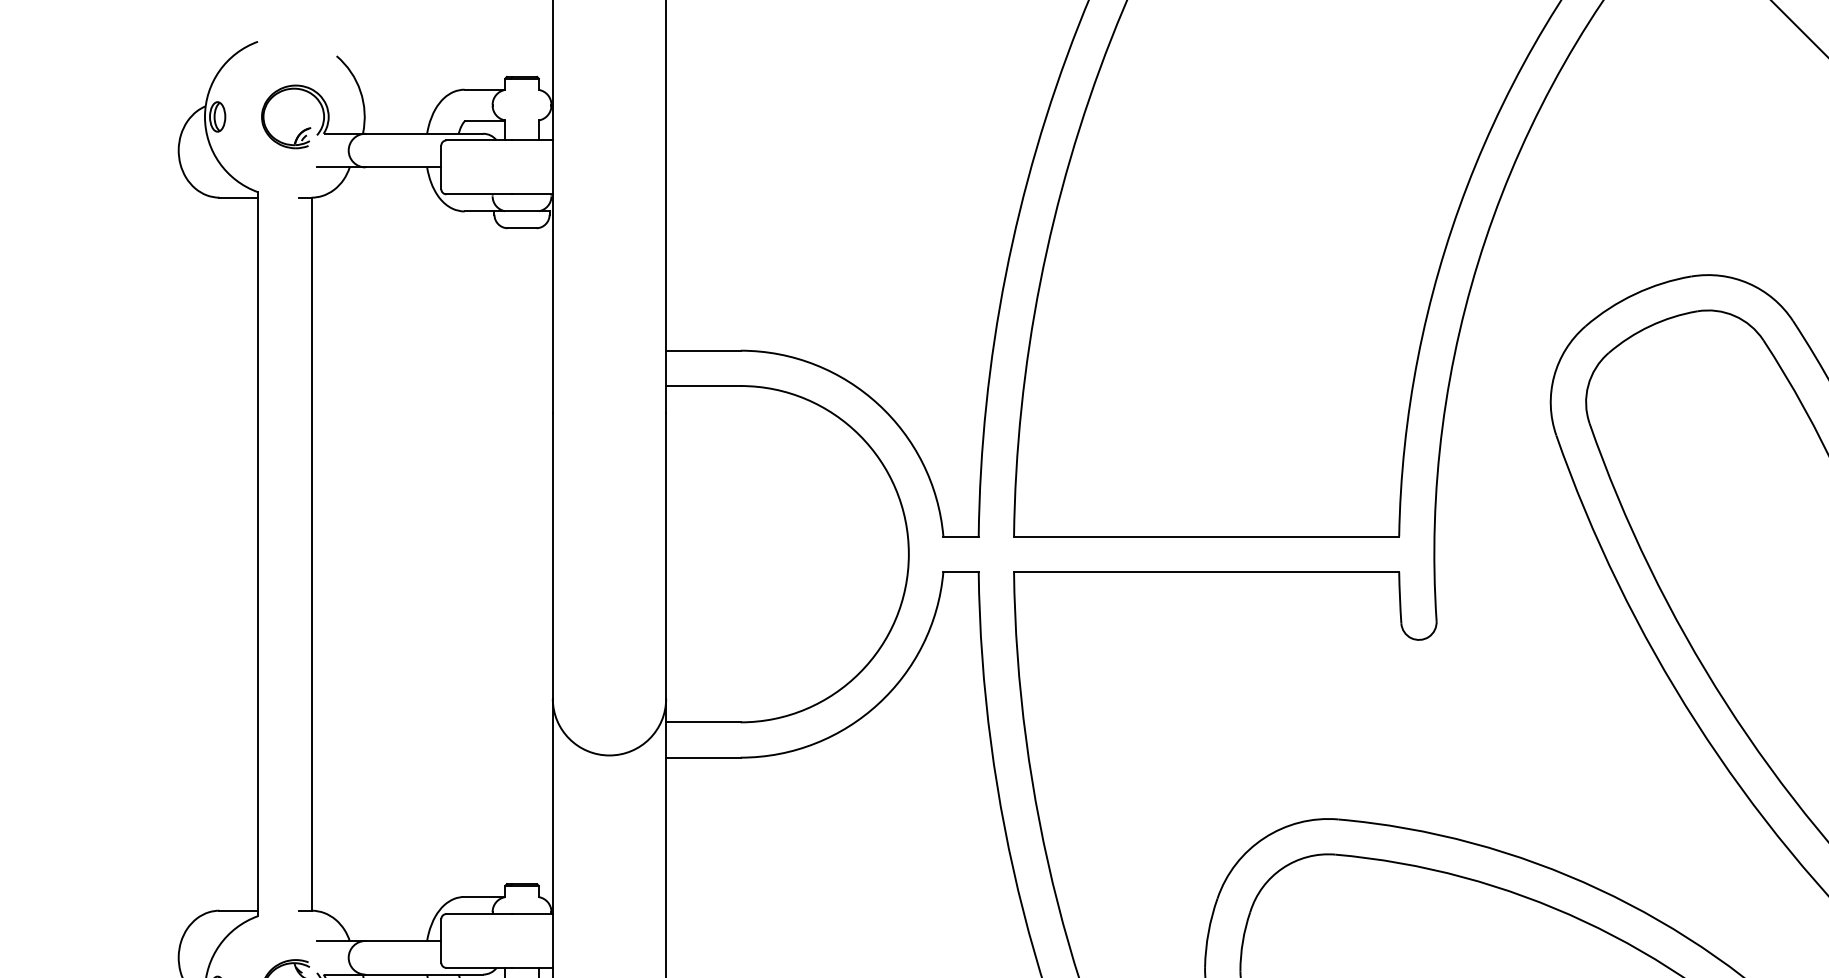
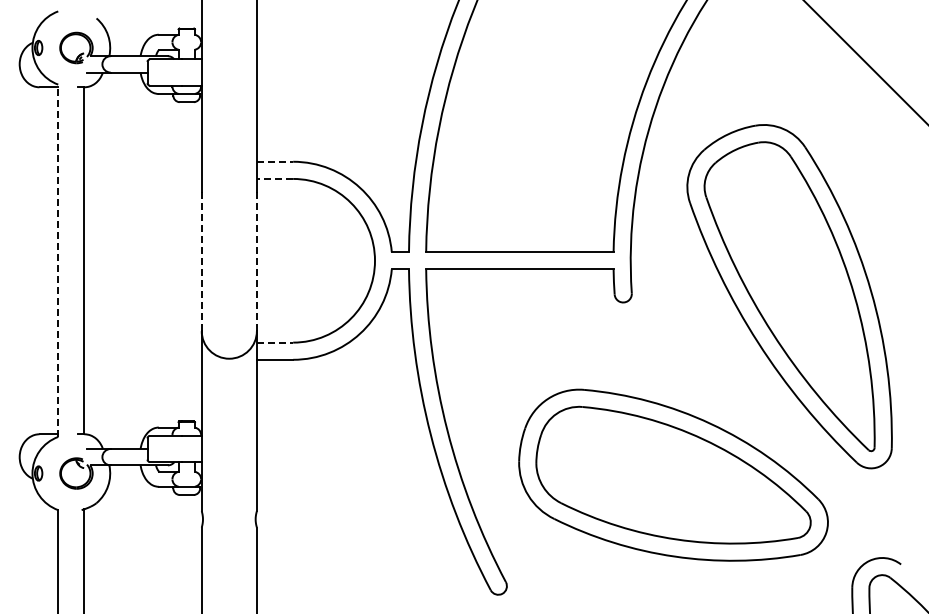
line: (704, 350) -> (275, 161), solid -> dashed
line: (702, 385) -> (274, 178), solid -> dashed
line: (258, 553) -> (58, 260), solid -> dashed
line: (552, 555) -> (201, 261), solid -> dashed
line: (665, 555) -> (256, 261), solid -> dashed
line: (704, 722) -> (275, 342), solid -> dashed

